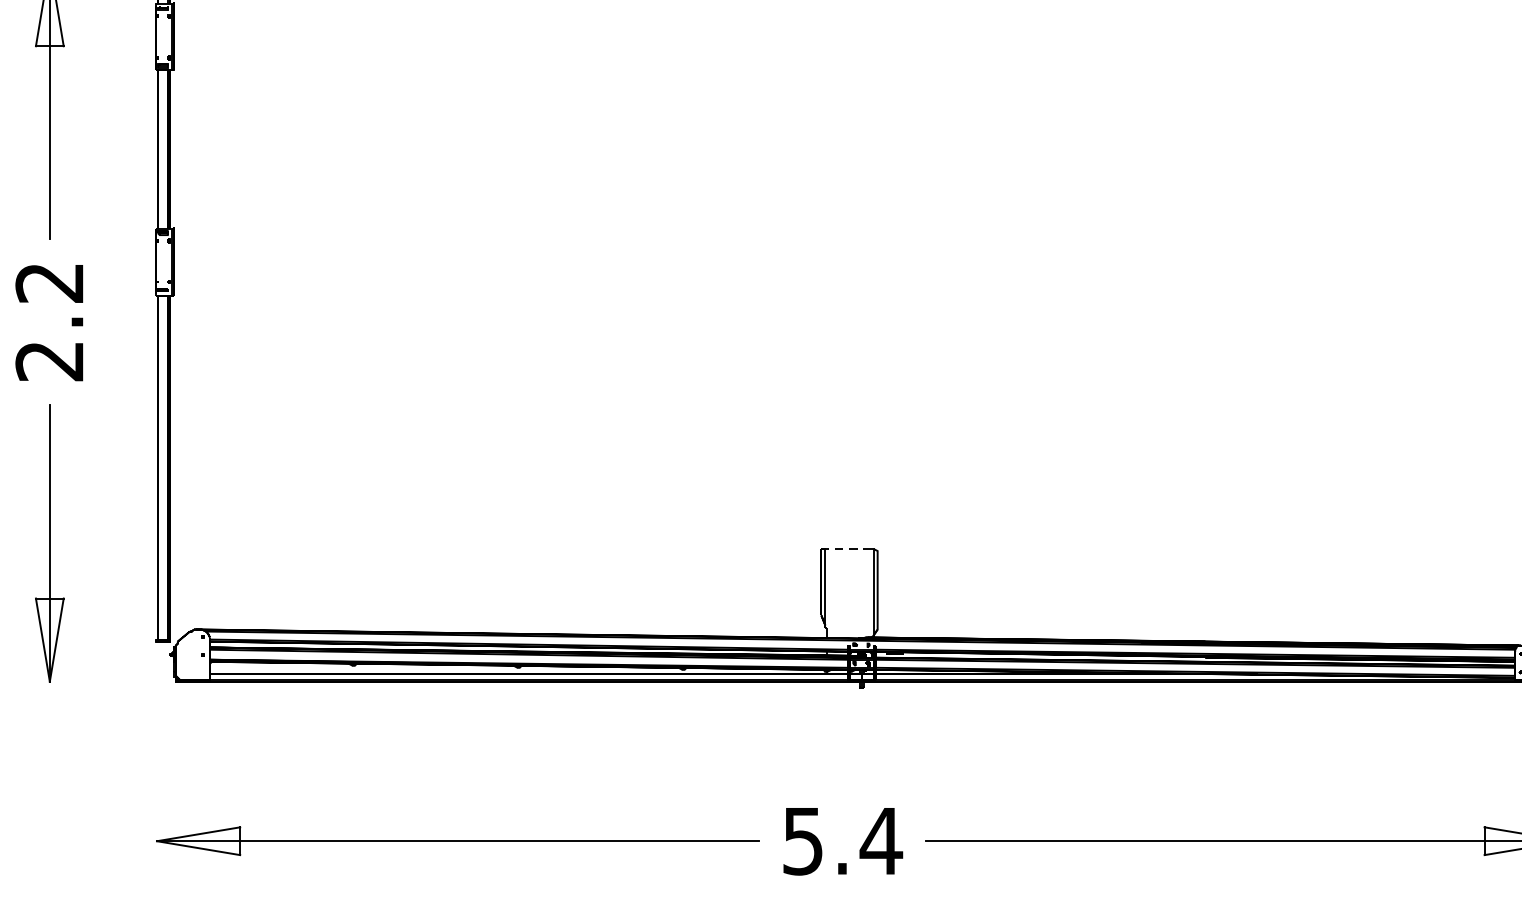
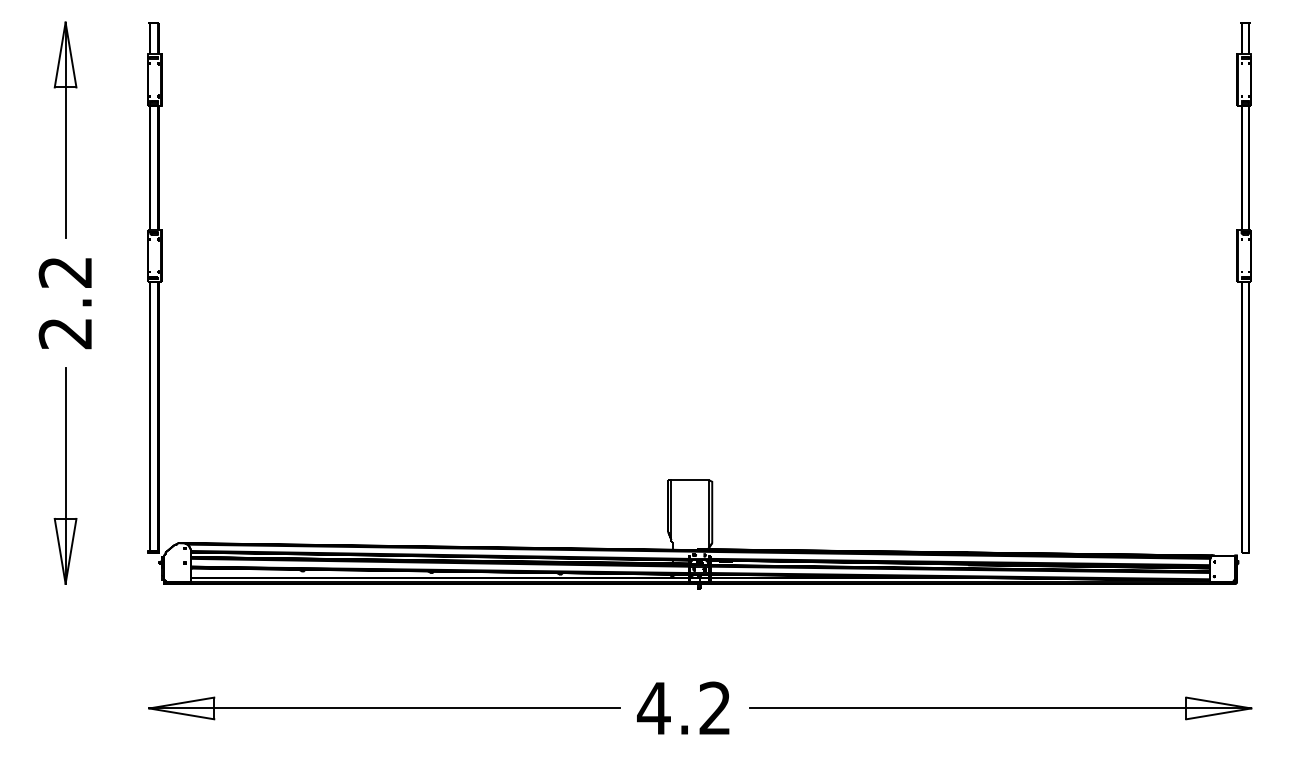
line: (847, 549) -> (688, 480), dashed -> solid
text: (842, 841) -> (684, 708), 5.4 -> 4.2

